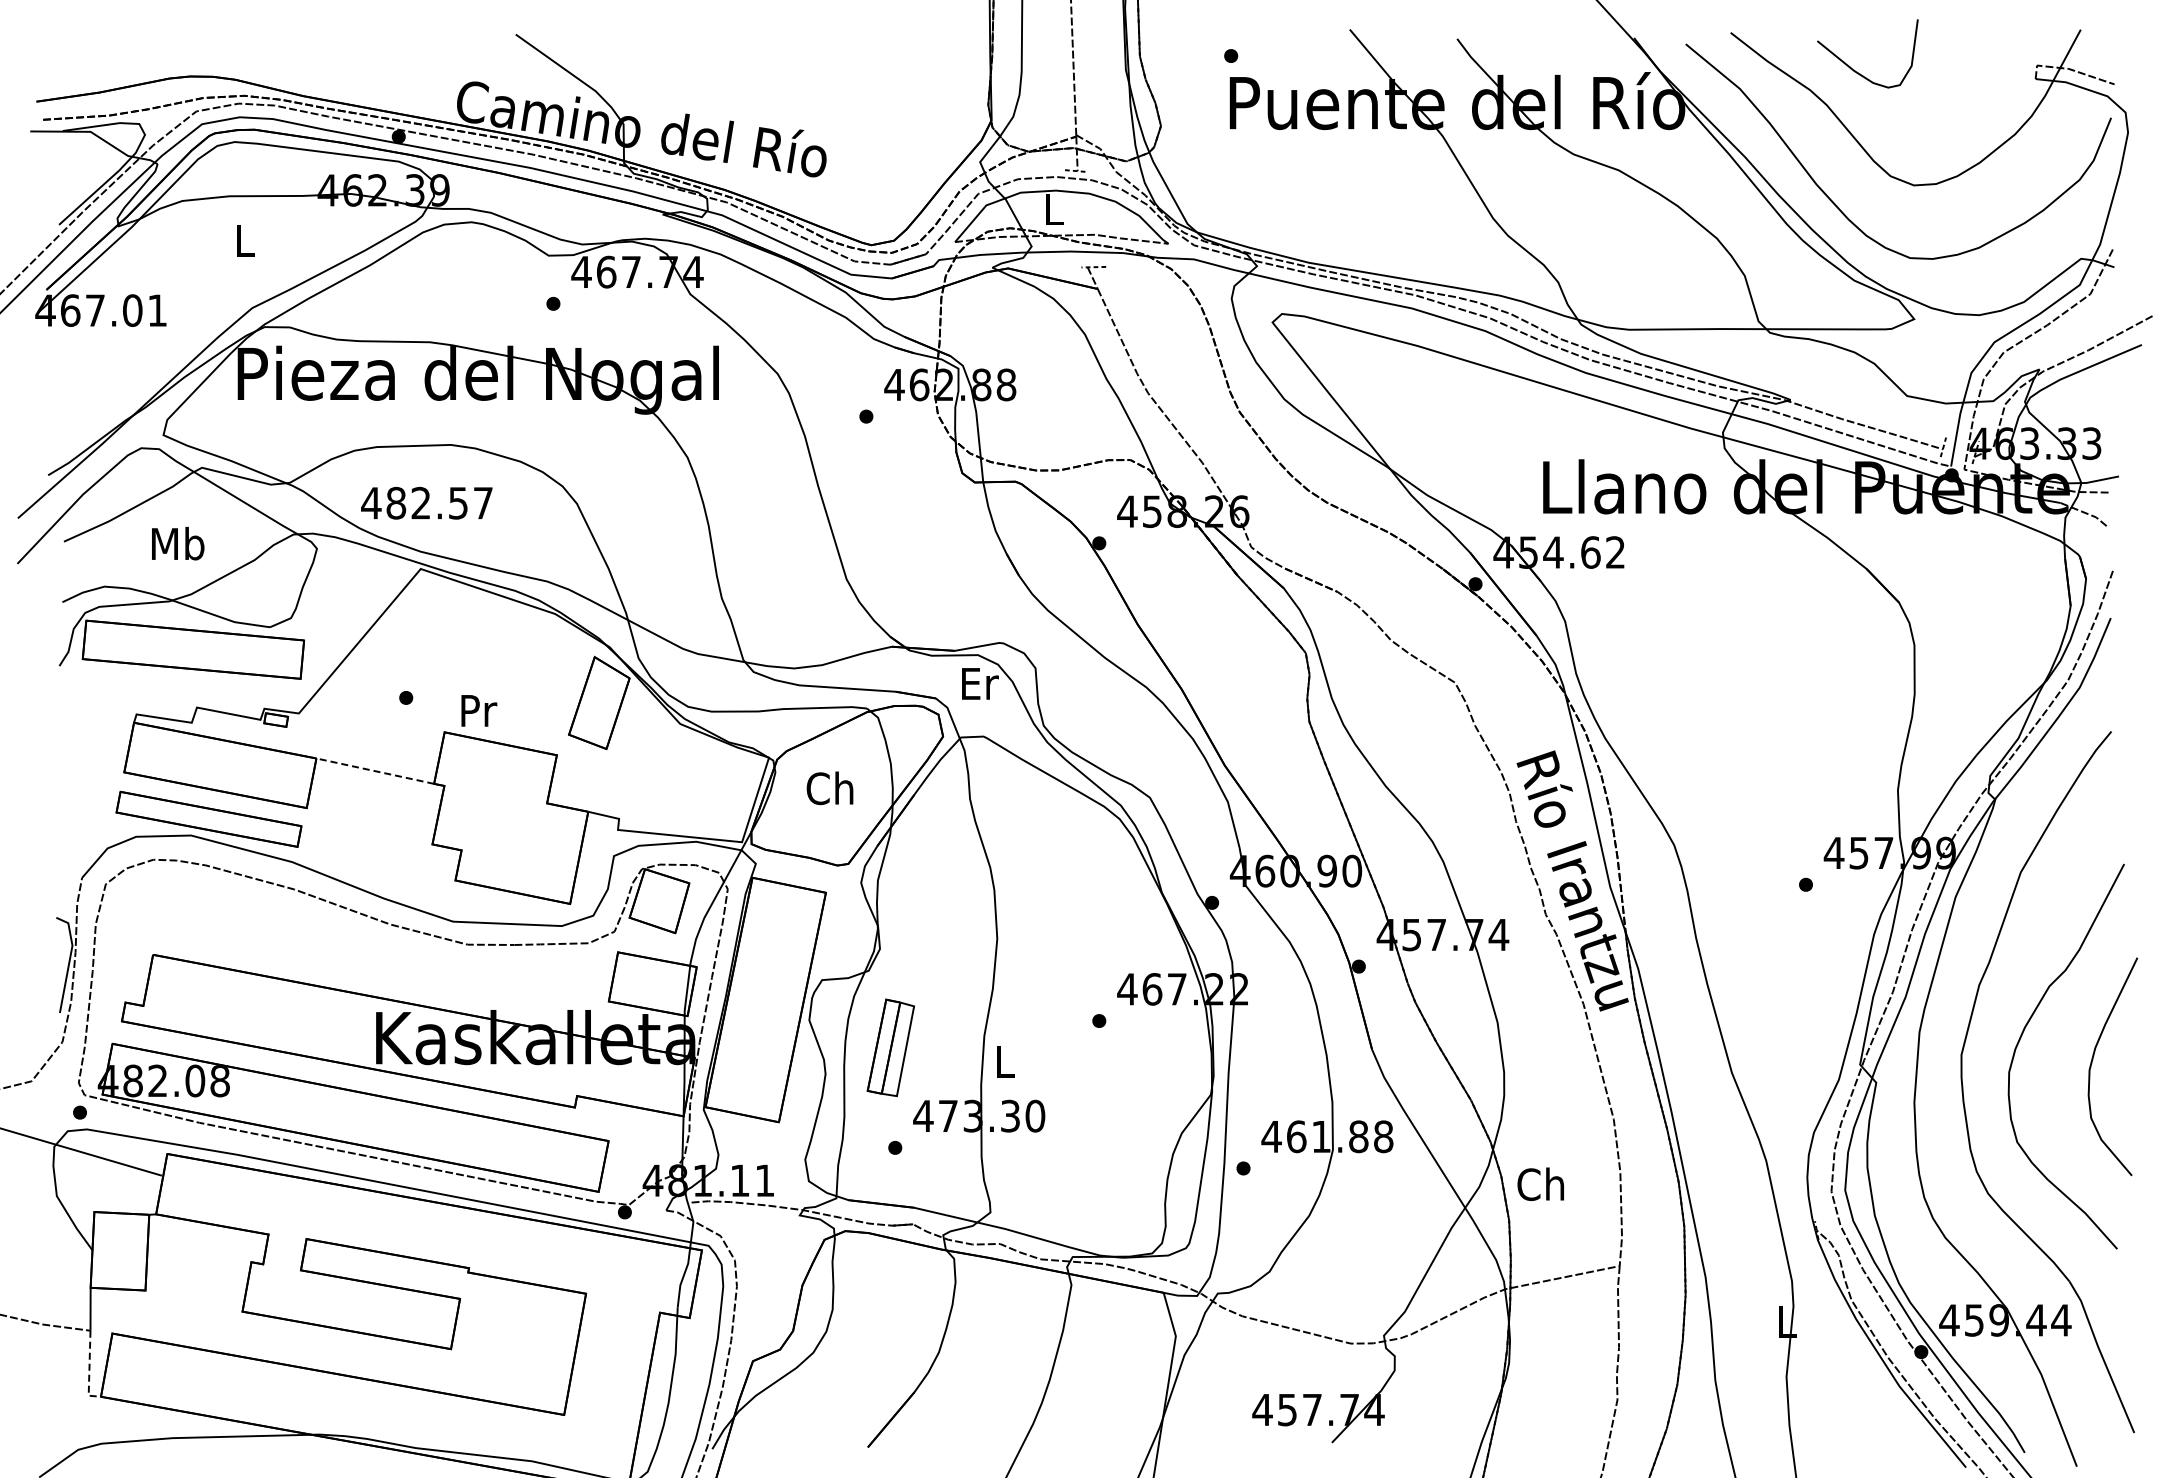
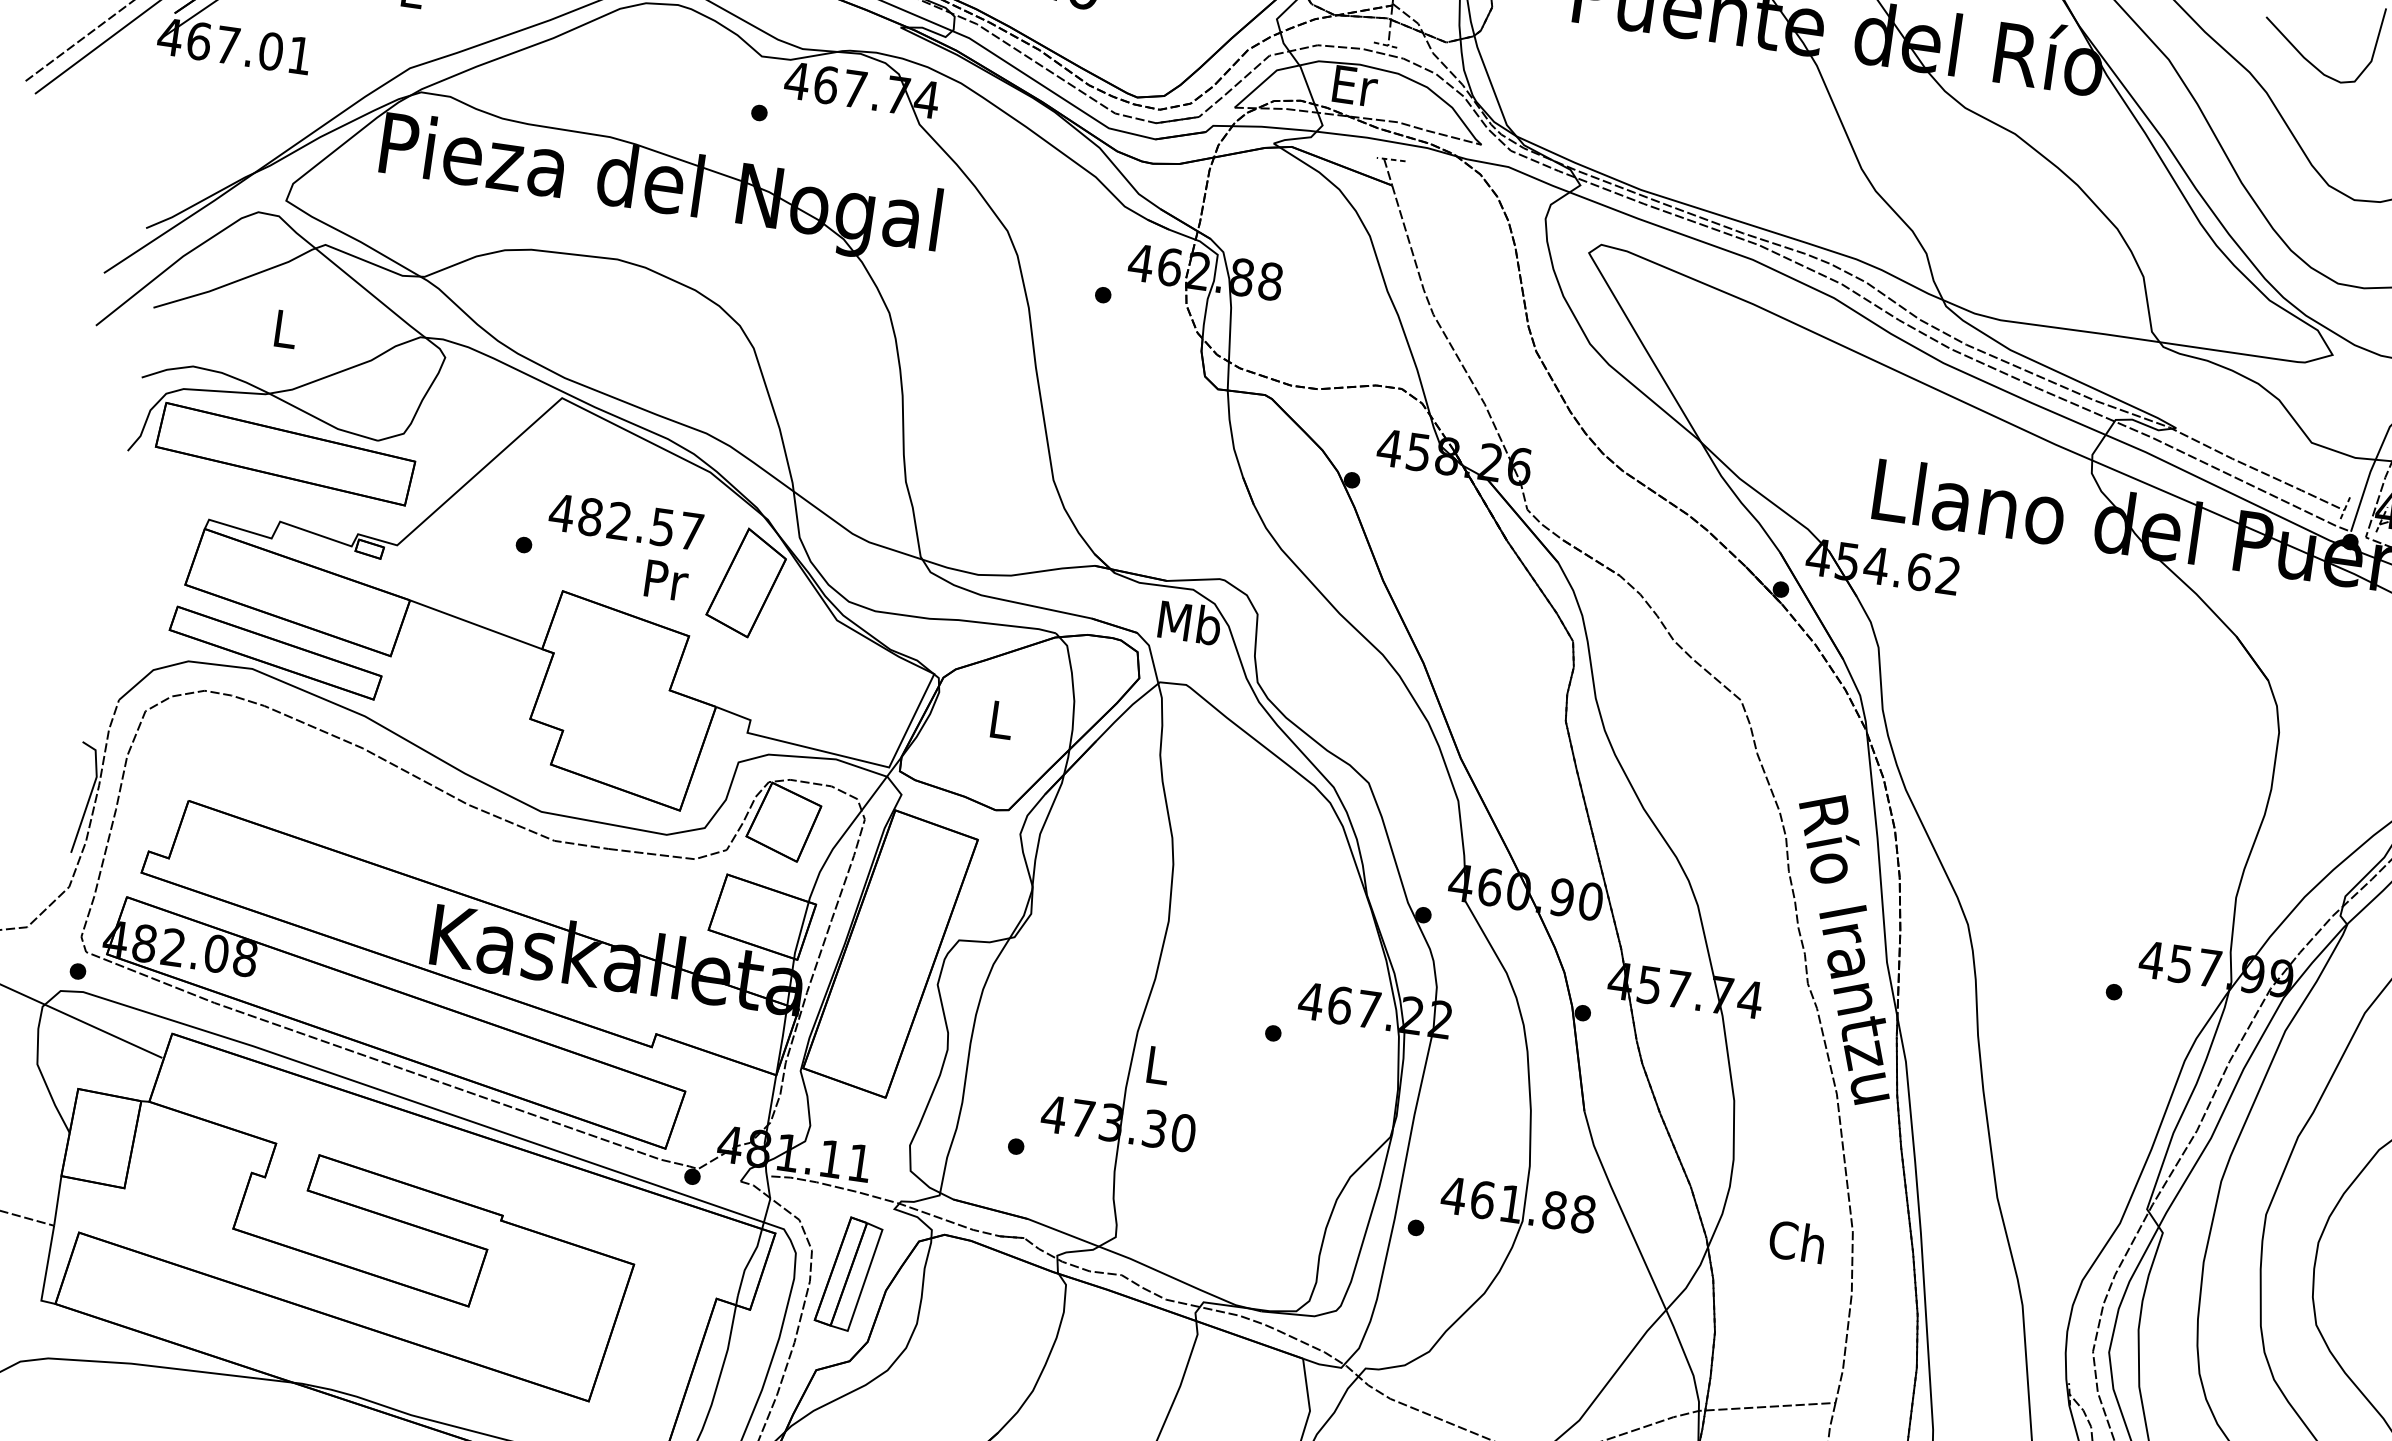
text: (1054, 209) -> (1355, 86), L -> Er
text: (426, 502) -> (625, 521), moved
text: (178, 543) -> (285, 328), Mb -> L
text: (979, 683) -> (1190, 622), Er -> Mb
text: (479, 710) -> (667, 580), moved
line: (374, 771) -> (475, 625), dashed -> solid
text: (829, 788) -> (999, 719), Ch -> L
part: (890, 1047) -> (848, 1273), moved
text: (1540, 1183) -> (1796, 1240), moved
line: (89, 1370) -> (46, 1271), dashed -> solid

